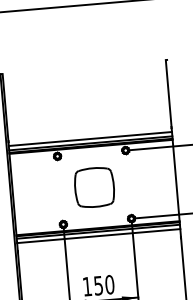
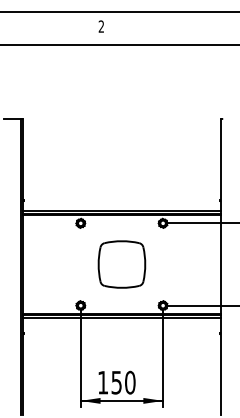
line: (90, 138) -> (121, 205), removed
line: (98, 236) -> (121, 323), removed

